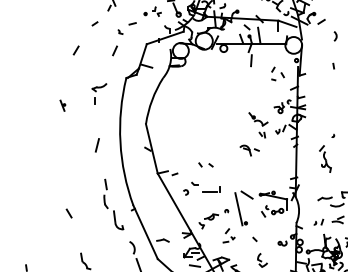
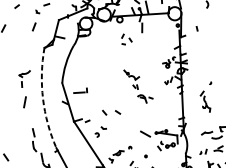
line: (333, 65) -> (196, 28), moved
part: (277, 73) -> (126, 39), moved
part: (99, 93) -> (25, 78), moved
part: (258, 125) -> (132, 79), moved
arc: (120, 142) -> (43, 98), solid -> dashed
part: (205, 164) -> (111, 112), size x1.6
part: (211, 189) -> (80, 91), moved
line: (238, 209) -> (139, 145), removed

